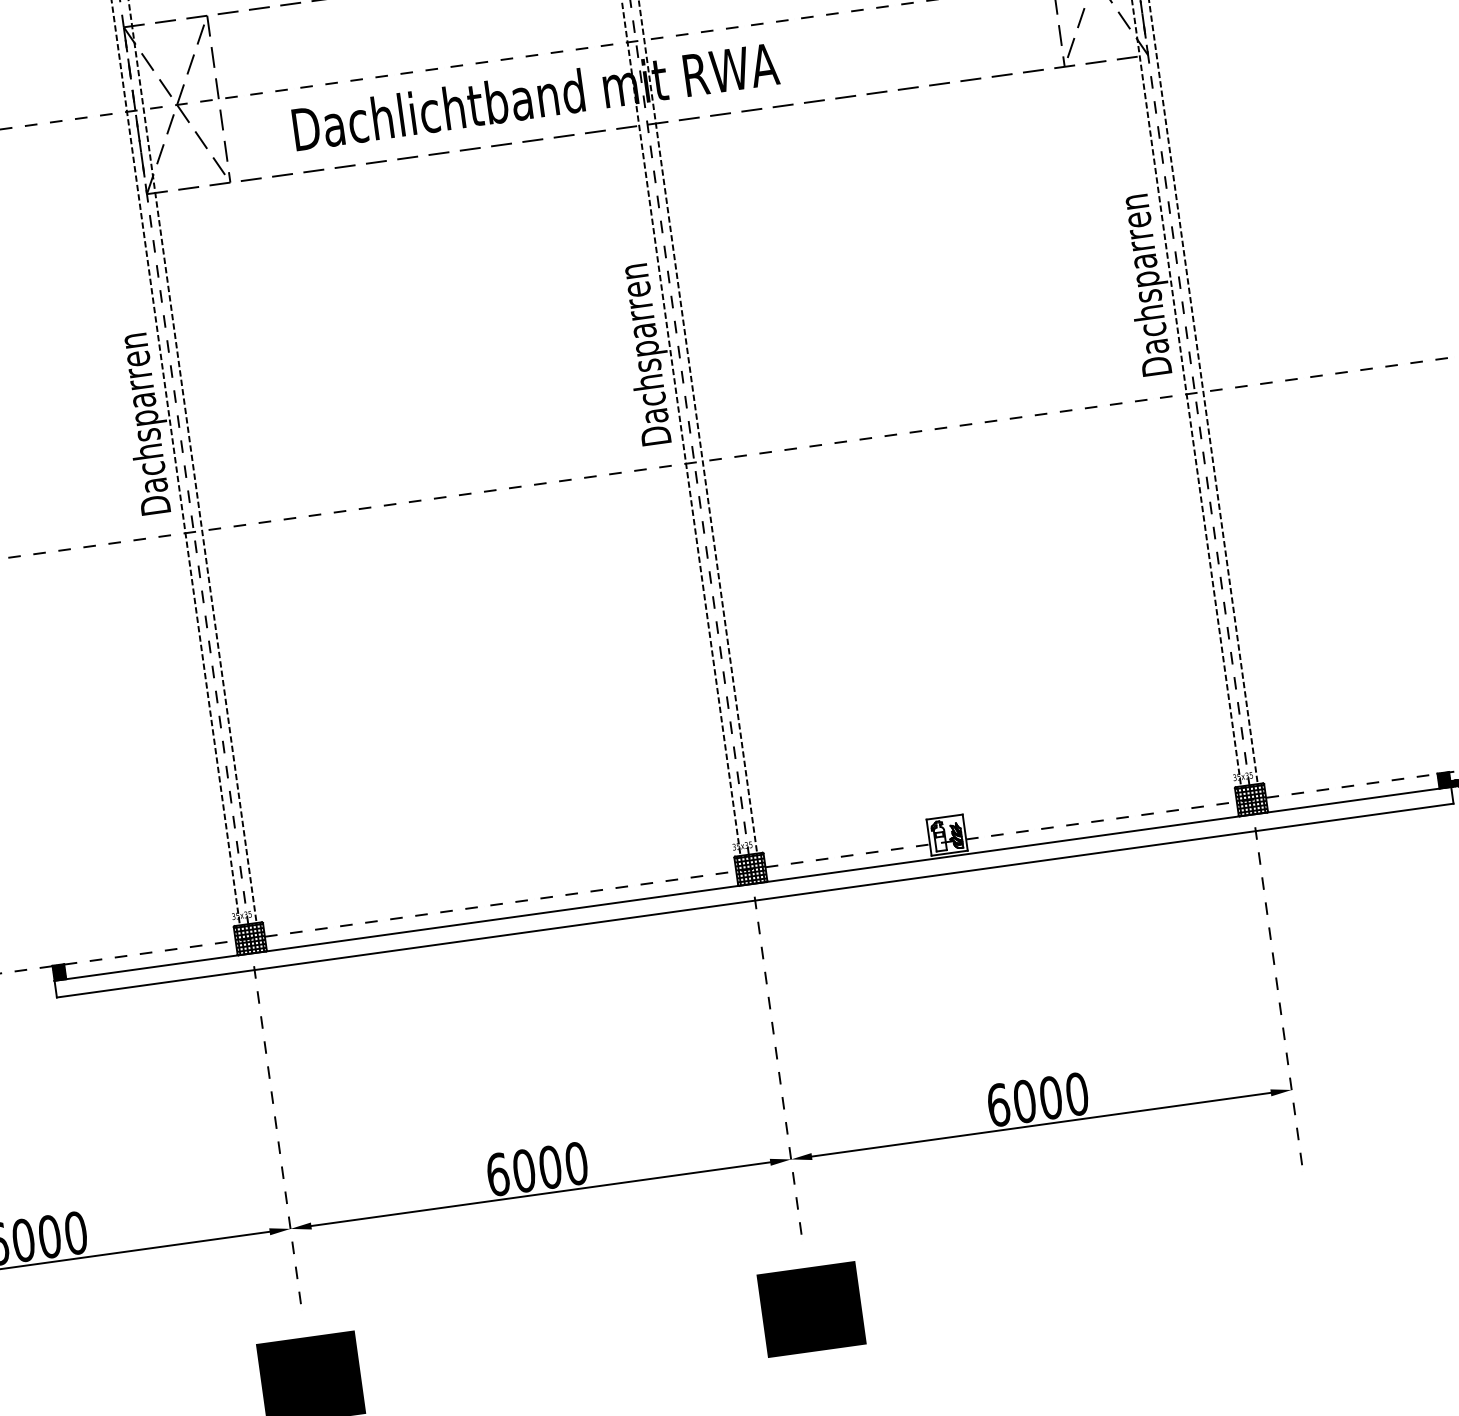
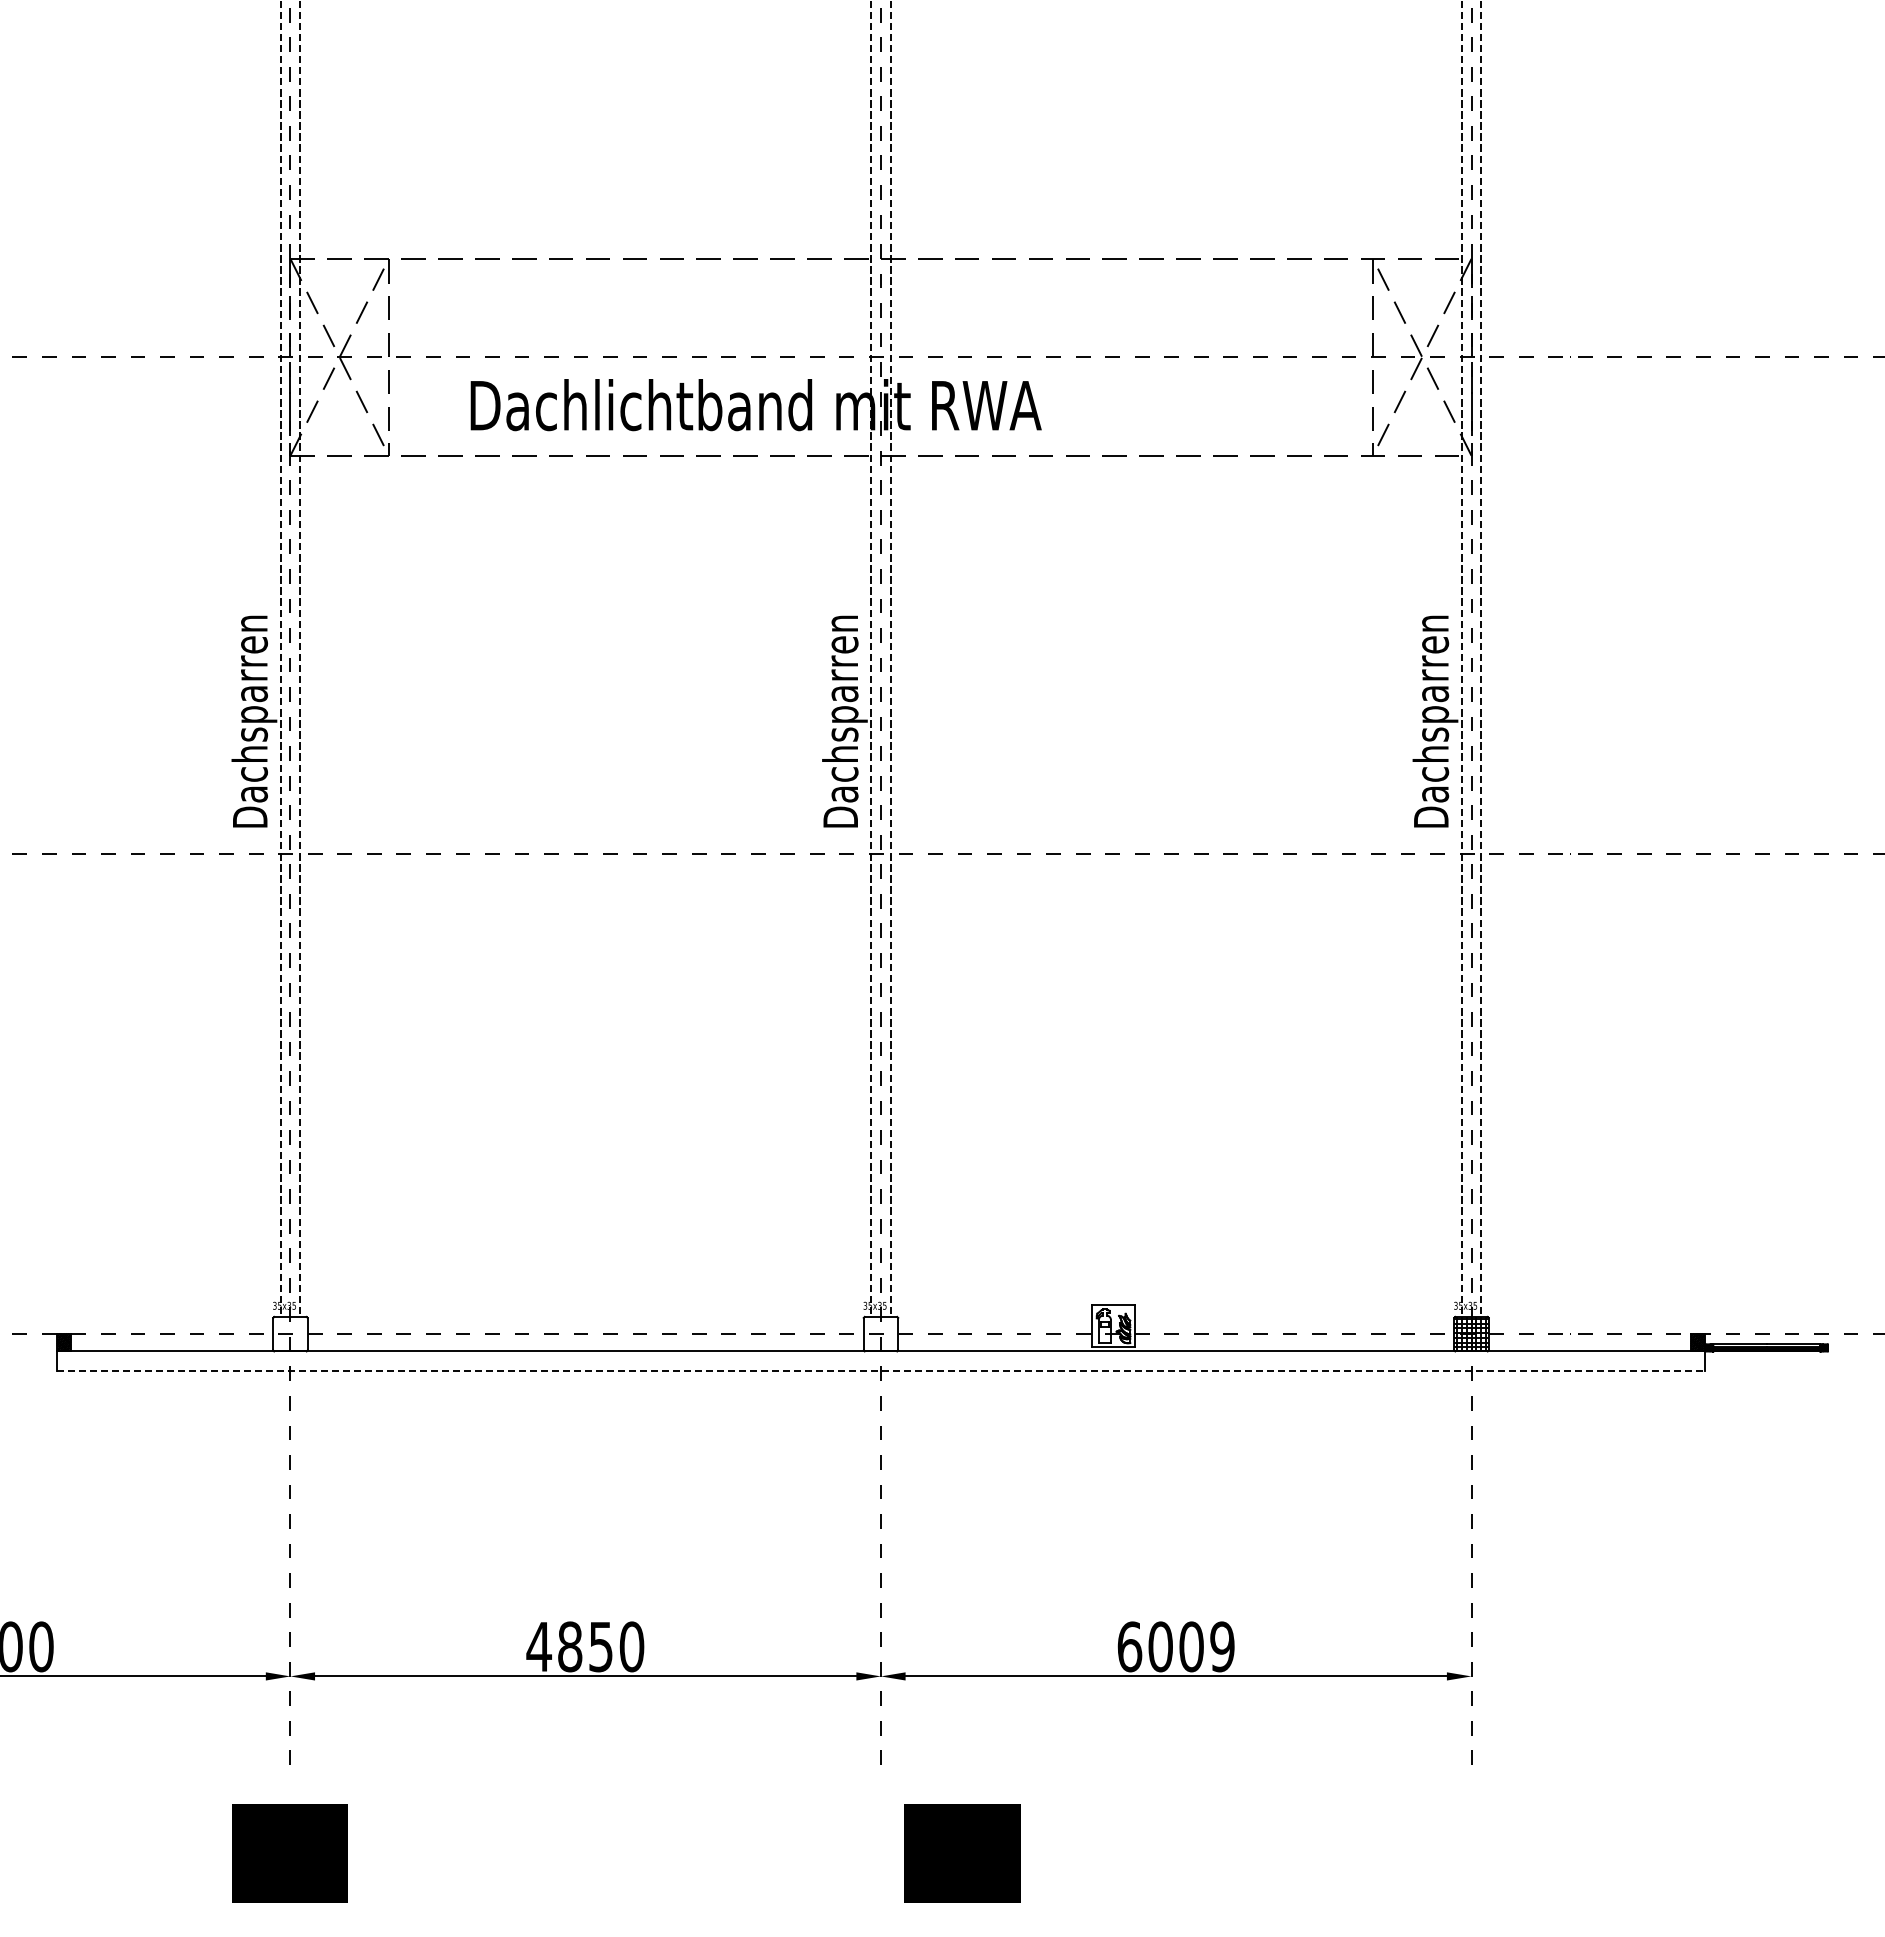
hatch: (750, 868) -> (880, 1333), removed
line: (754, 901) -> (880, 1371), solid -> dashed
hatch: (250, 938) -> (290, 1333), removed
text: (1077, 1093) -> (1222, 1646), 6000 -> 6009
text: (523, 1170) -> (569, 1646), 6000 -> 4850
text: (811, 1309) -> (962, 1853), moved

